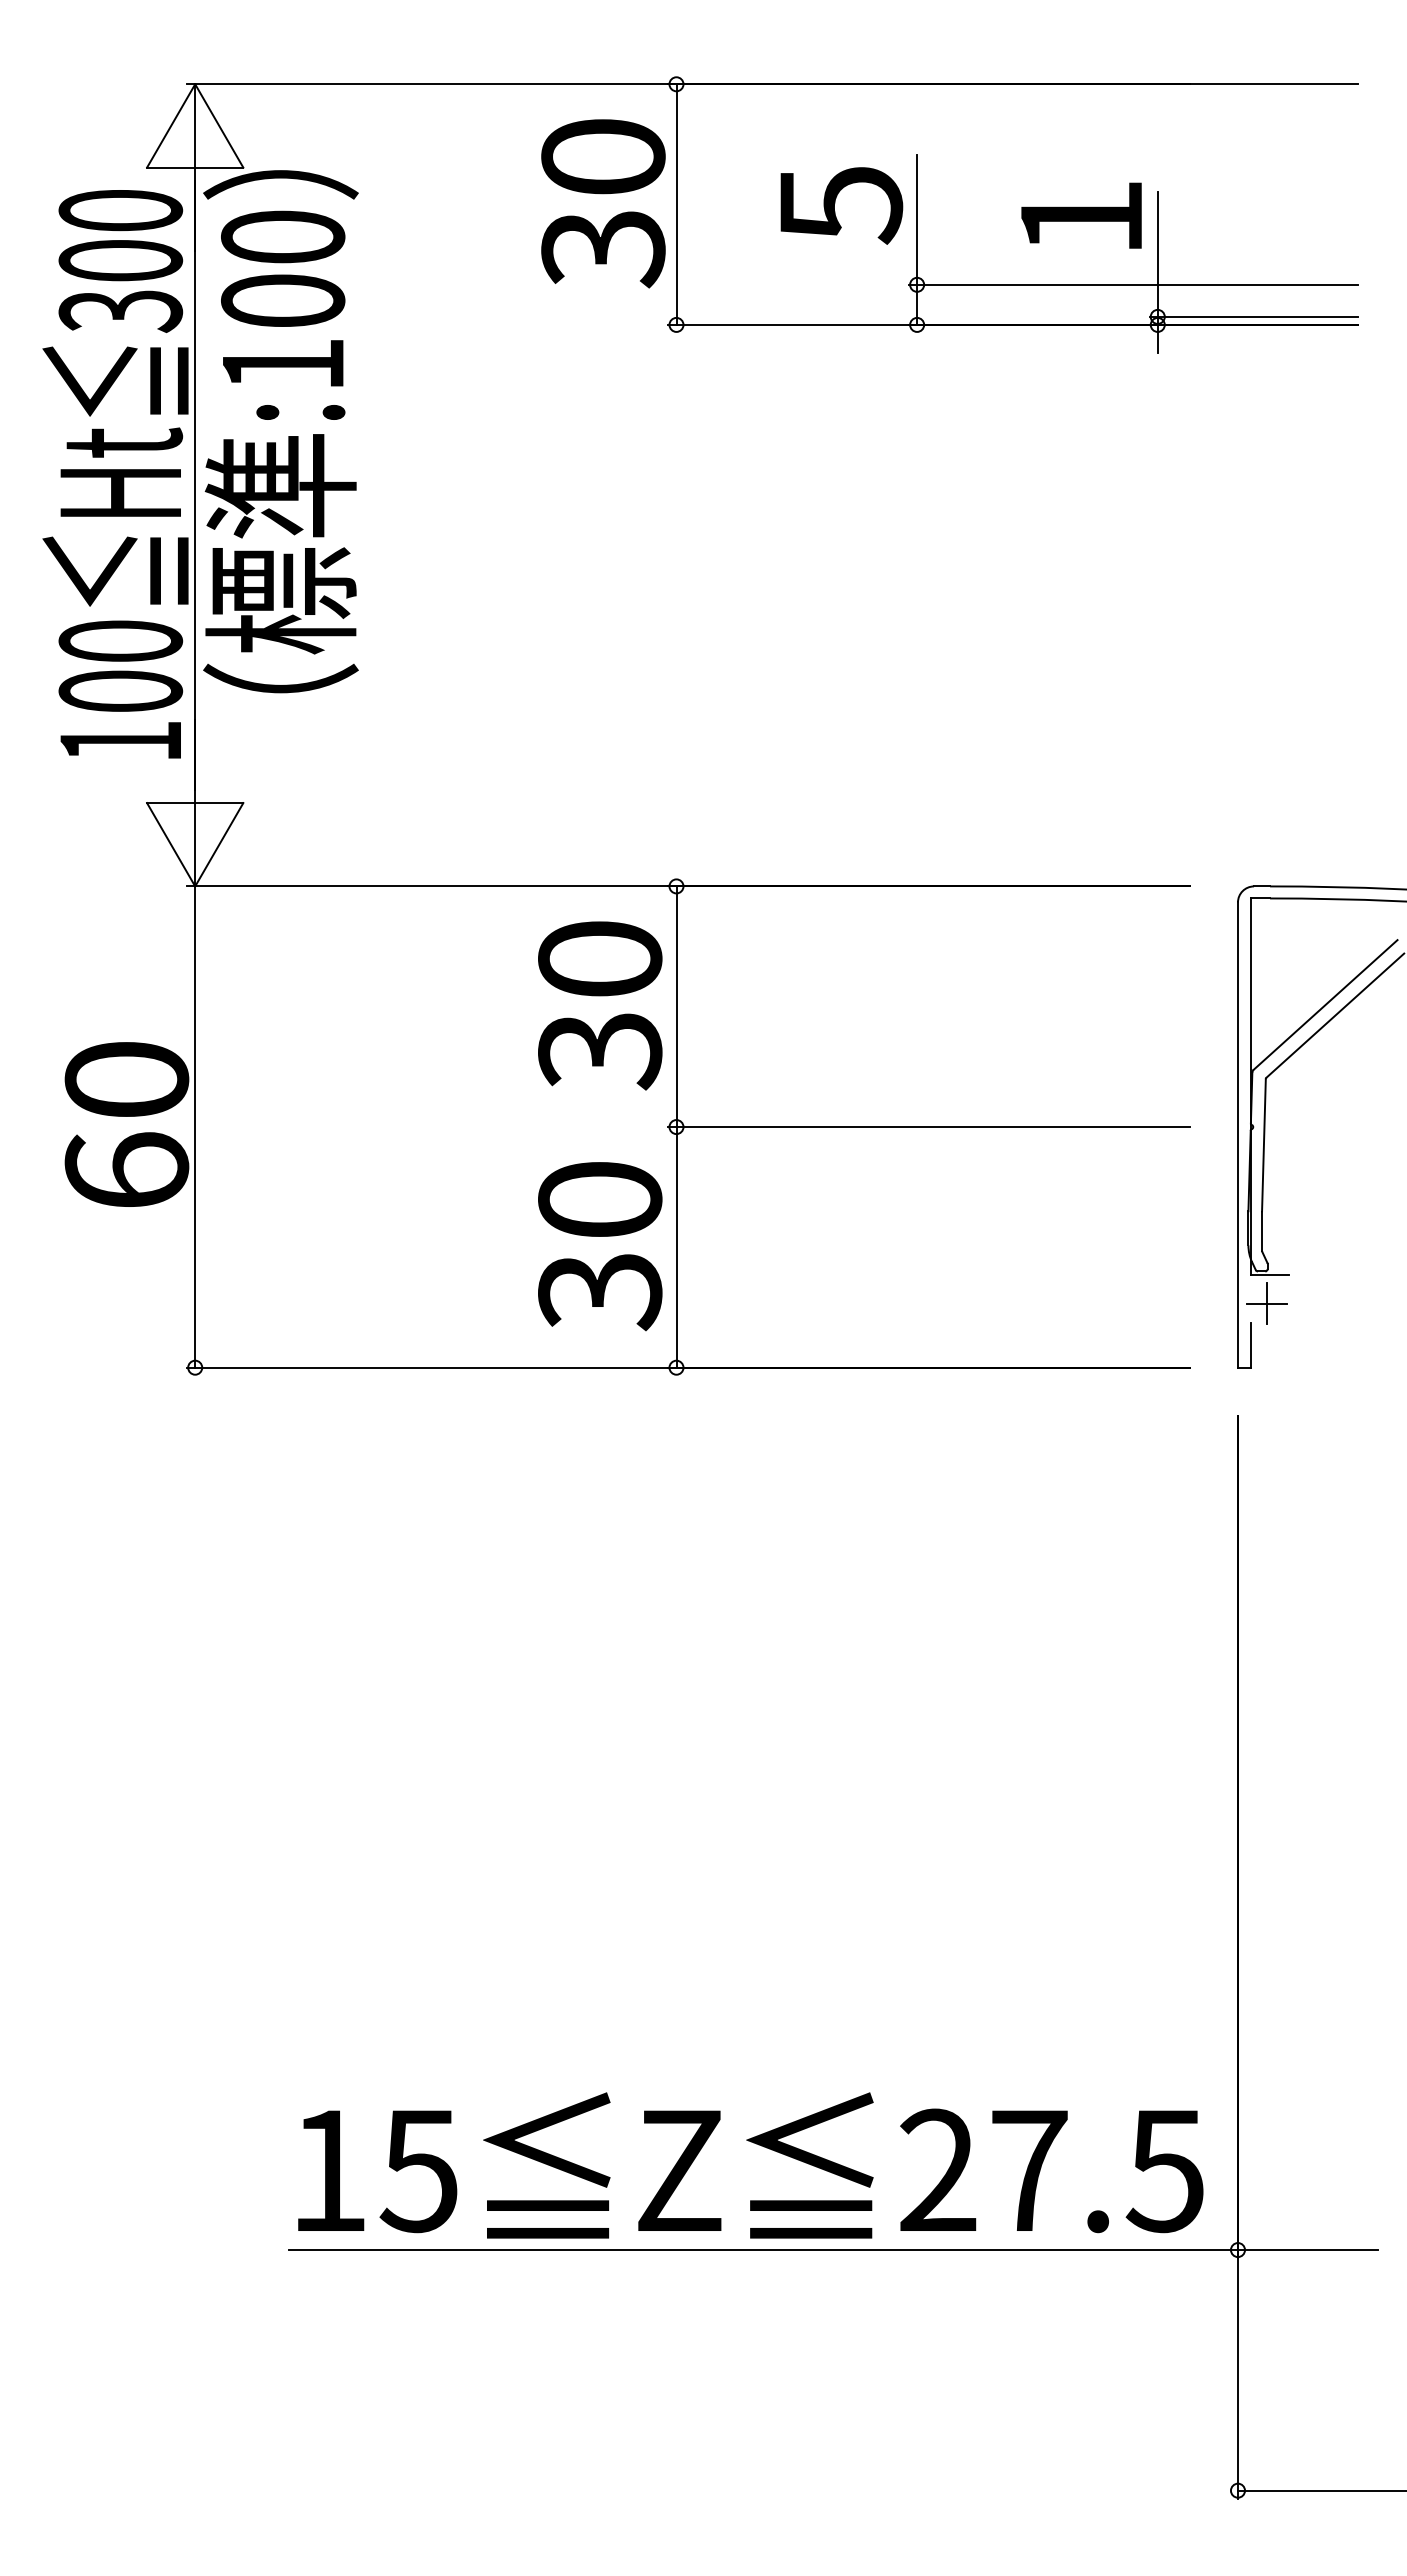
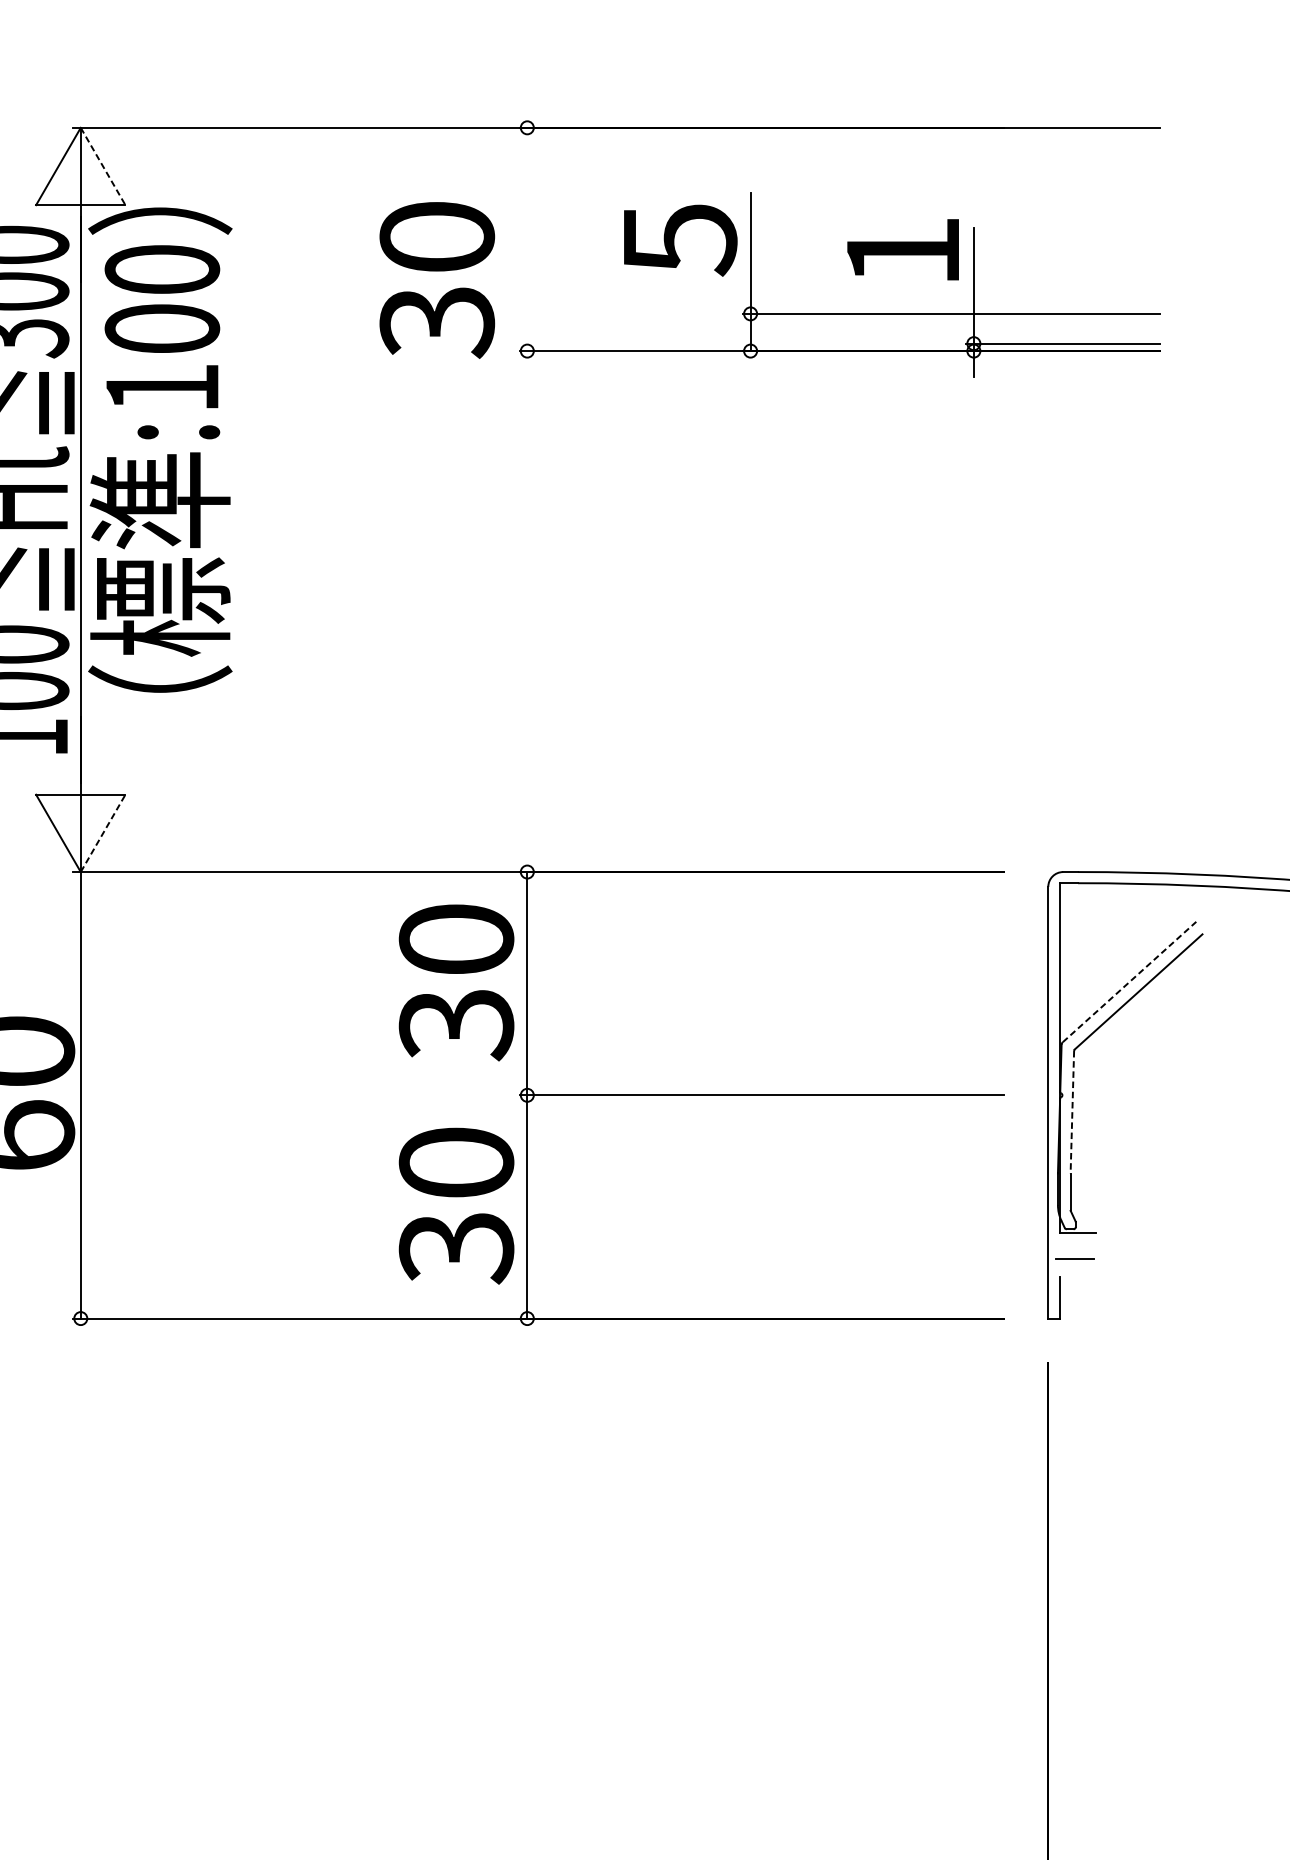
line: (219, 126) -> (103, 166), solid -> dashed
text: (603, 203) -> (437, 280), moved
line: (676, 204) -> (527, 239), removed
line: (219, 844) -> (103, 833), solid -> dashed
line: (1325, 1004) -> (1129, 981), solid -> dashed
line: (1263, 1145) -> (1071, 1112), solid -> dashed
line: (1266, 1303) -> (1074, 1259), removed

